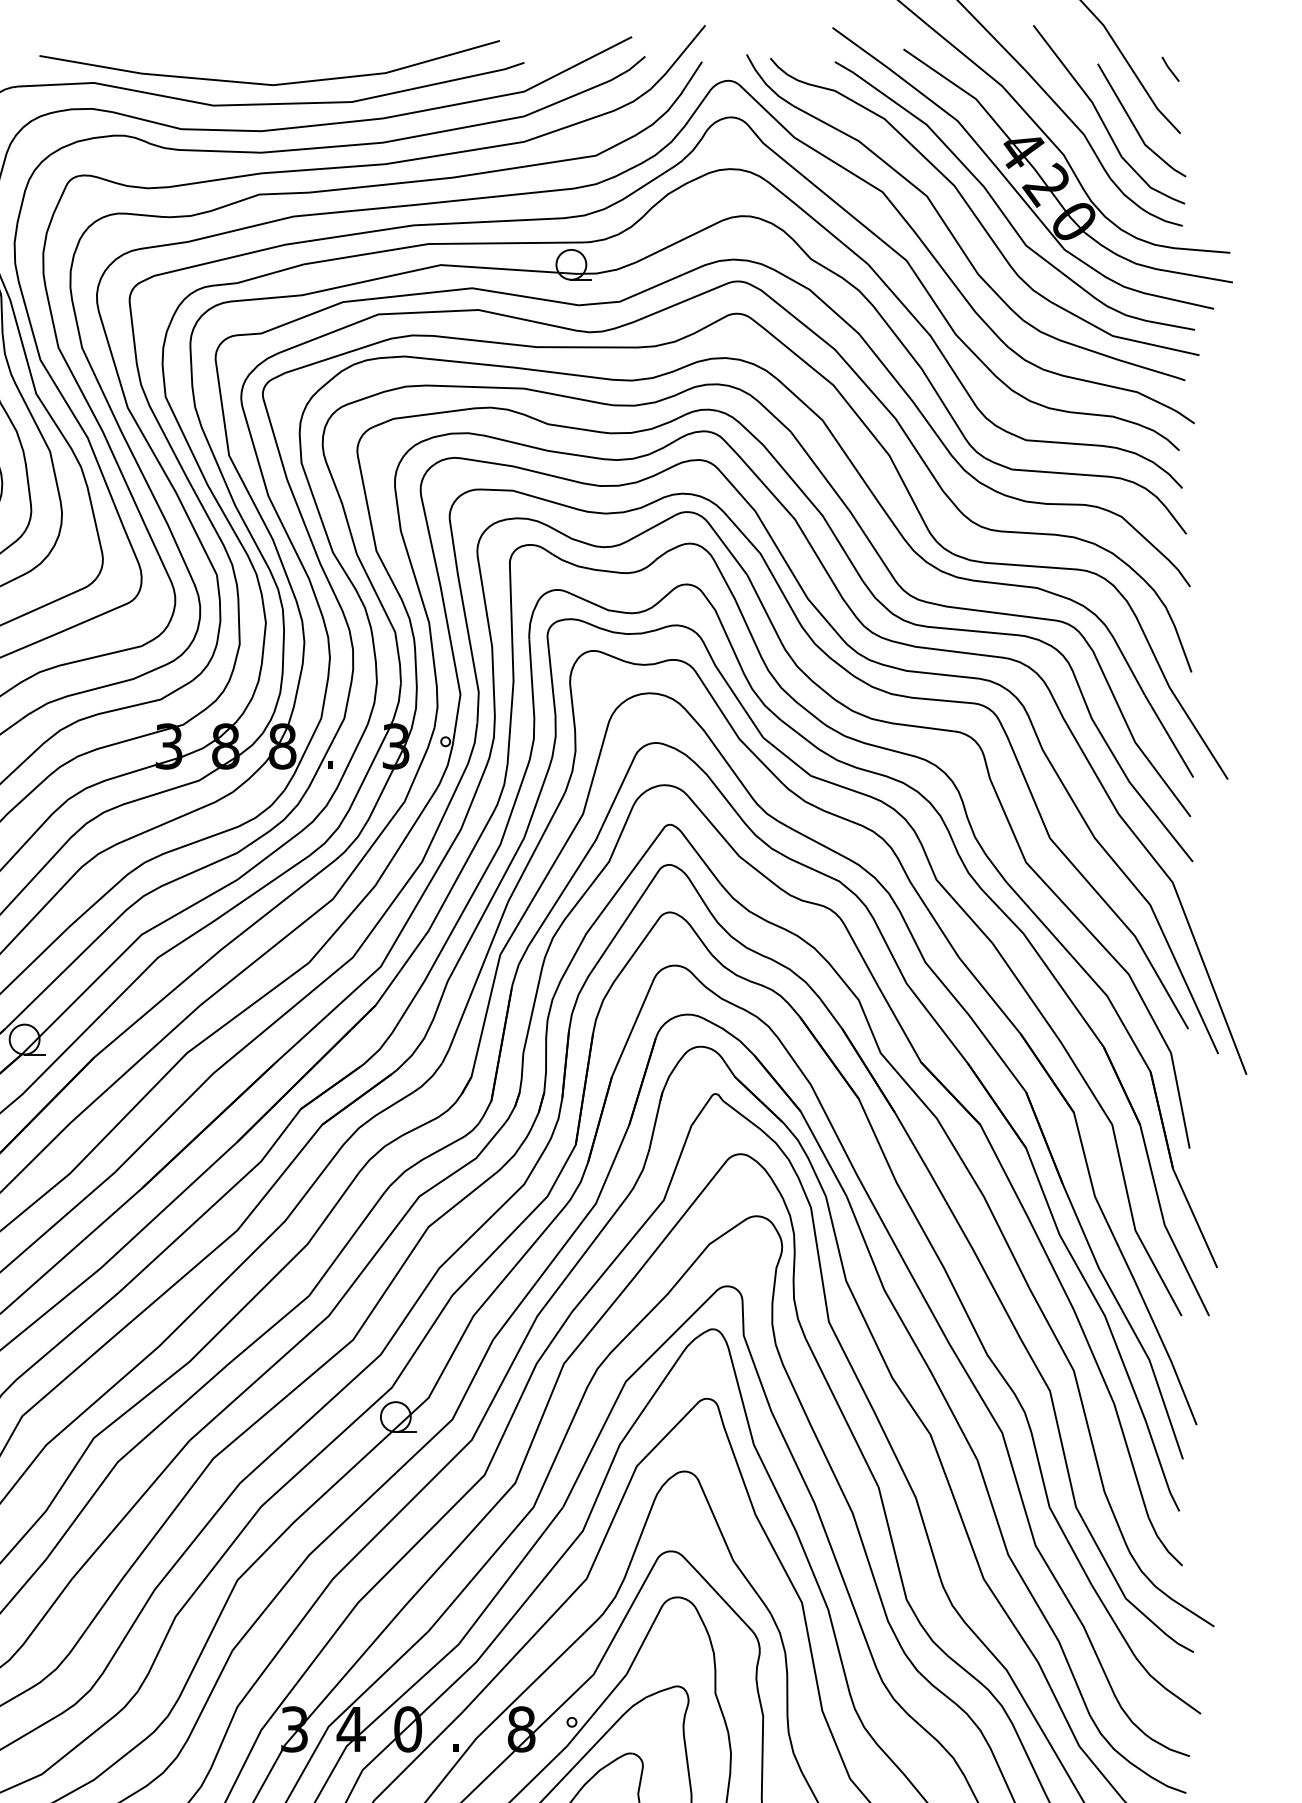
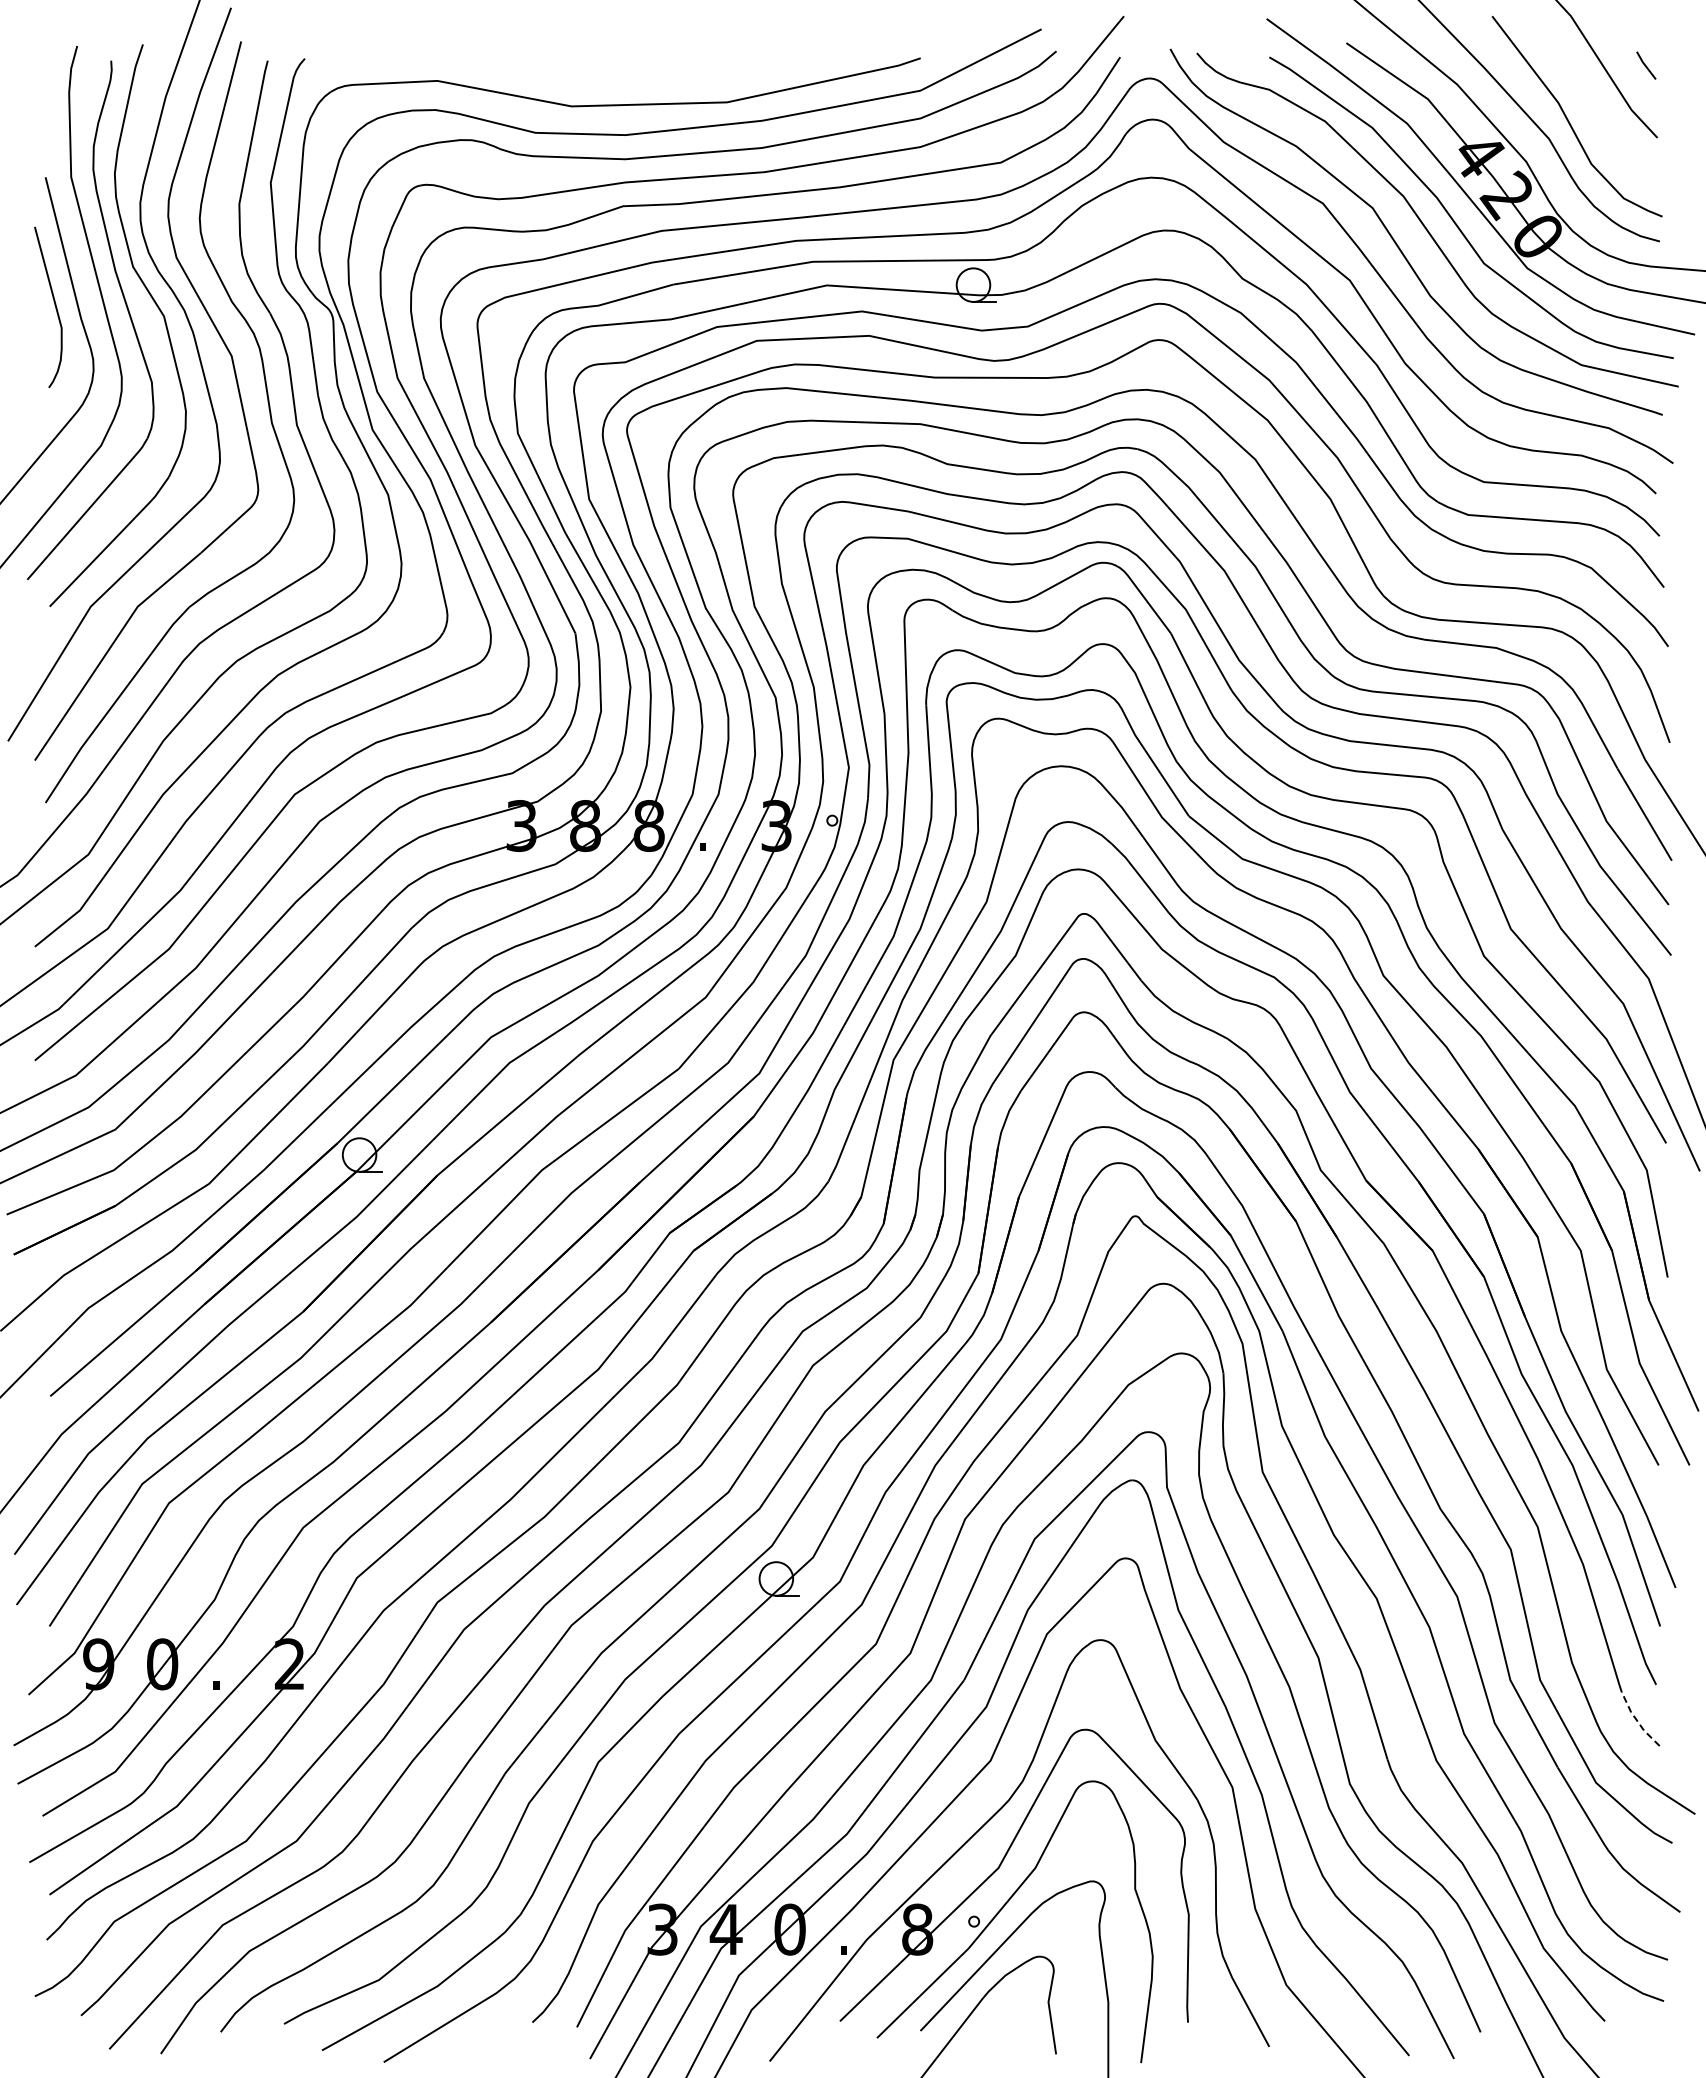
line: (266, 83) -> (631, 81), removed
line: (1134, 124) -> (1605, 127), removed
line: (1162, 1543) -> (1637, 1720), solid -> dashed

